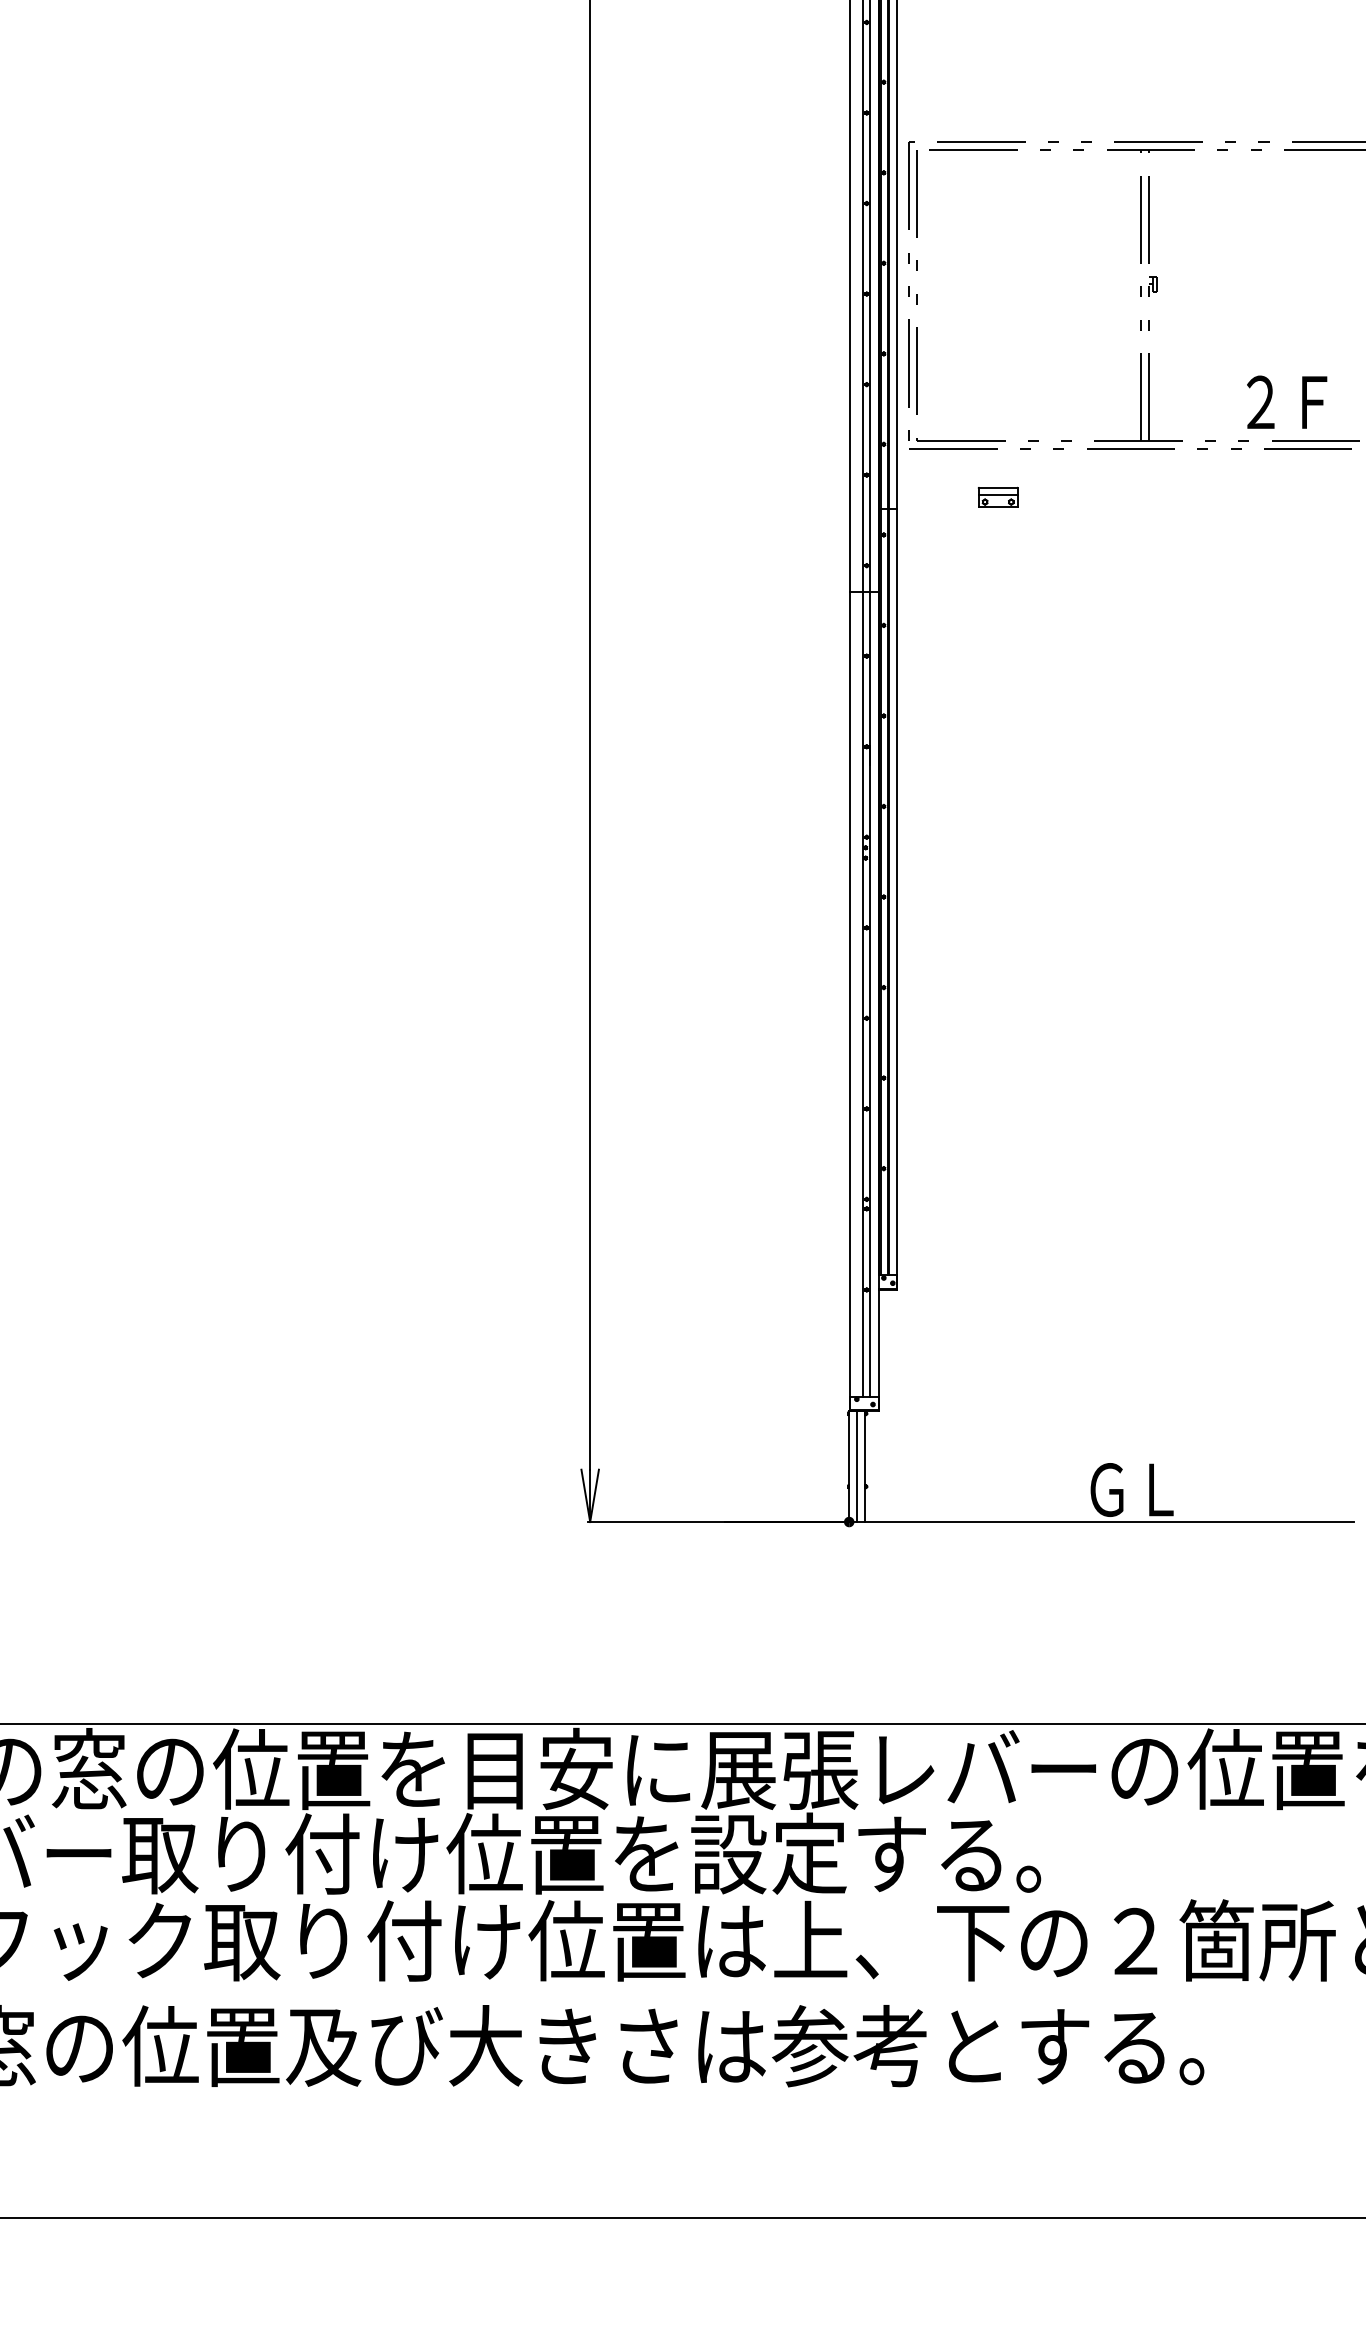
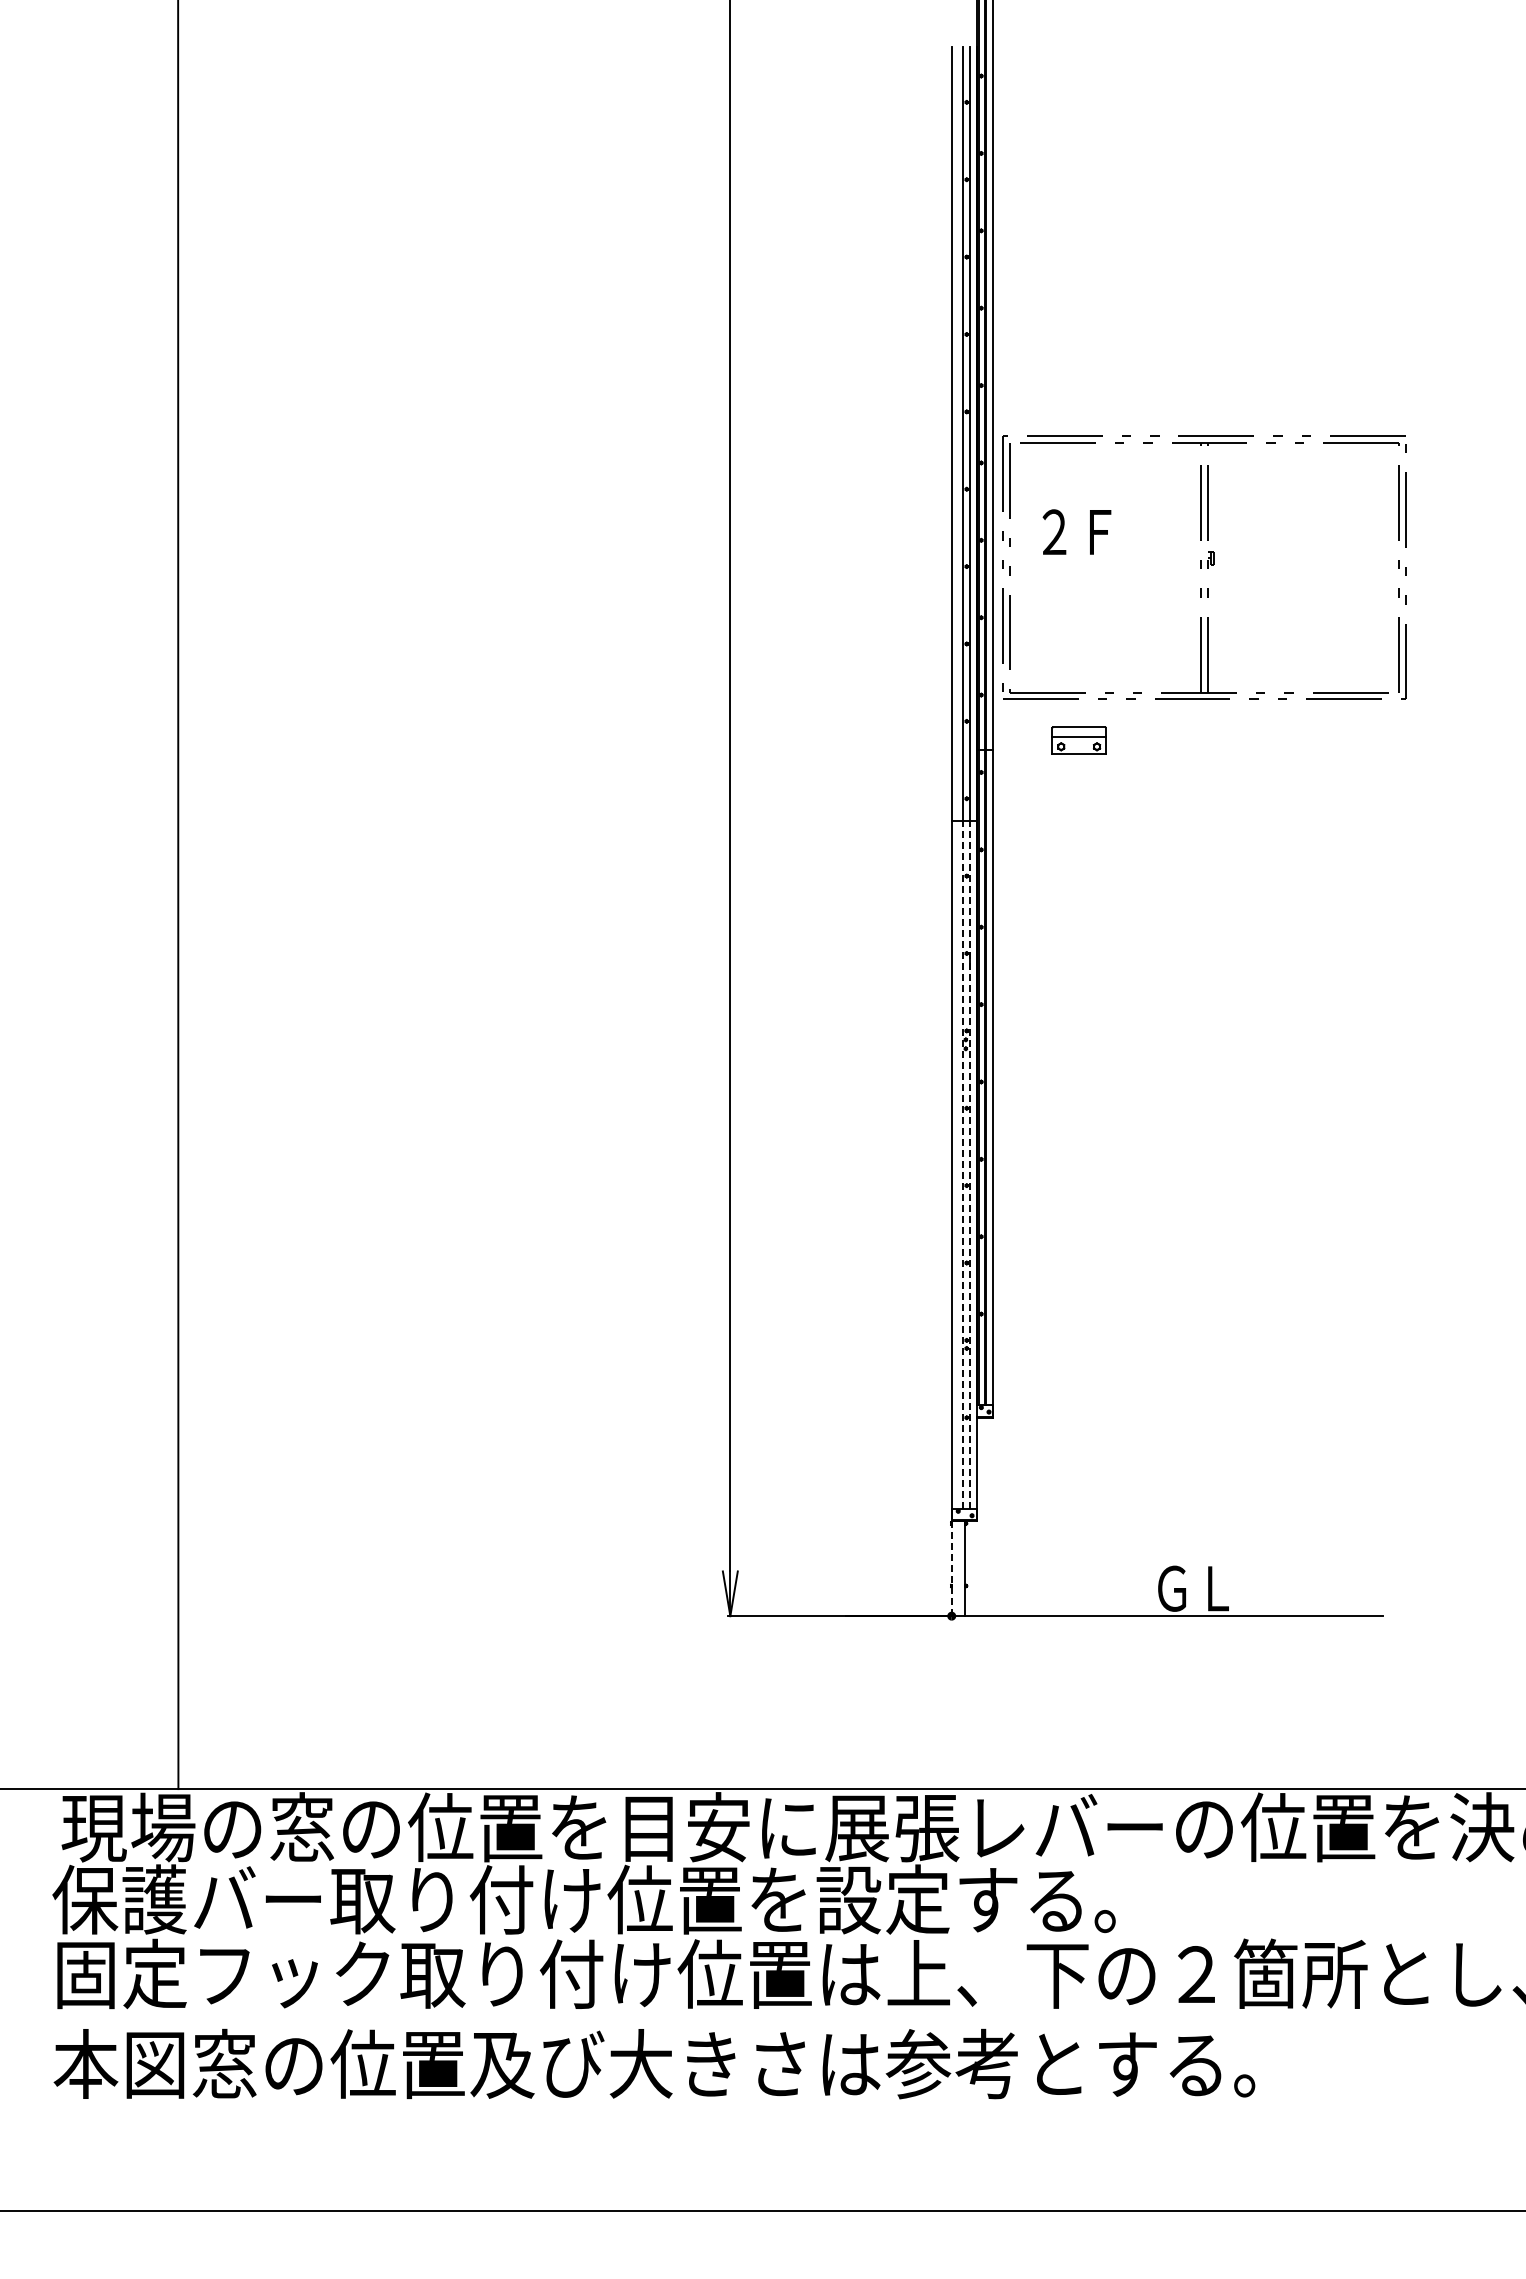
text: (1286, 401) -> (1076, 531), moved
part: (997, 497) -> (1078, 740), size x1.6
line: (862, 994) -> (963, 1165), solid -> dashed
line: (870, 994) -> (969, 1165), solid -> dashed
line: (848, 1466) -> (951, 1568), solid -> dashed
line: (857, 1466) -> (958, 1568), removed

